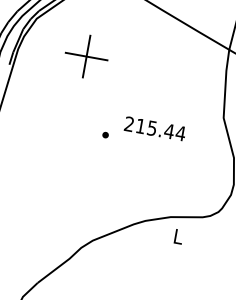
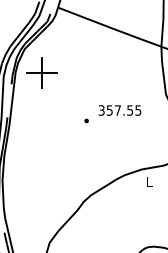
part: (86, 55) -> (41, 72), moved
text: (154, 128) -> (119, 110), 215.44 -> 357.55

